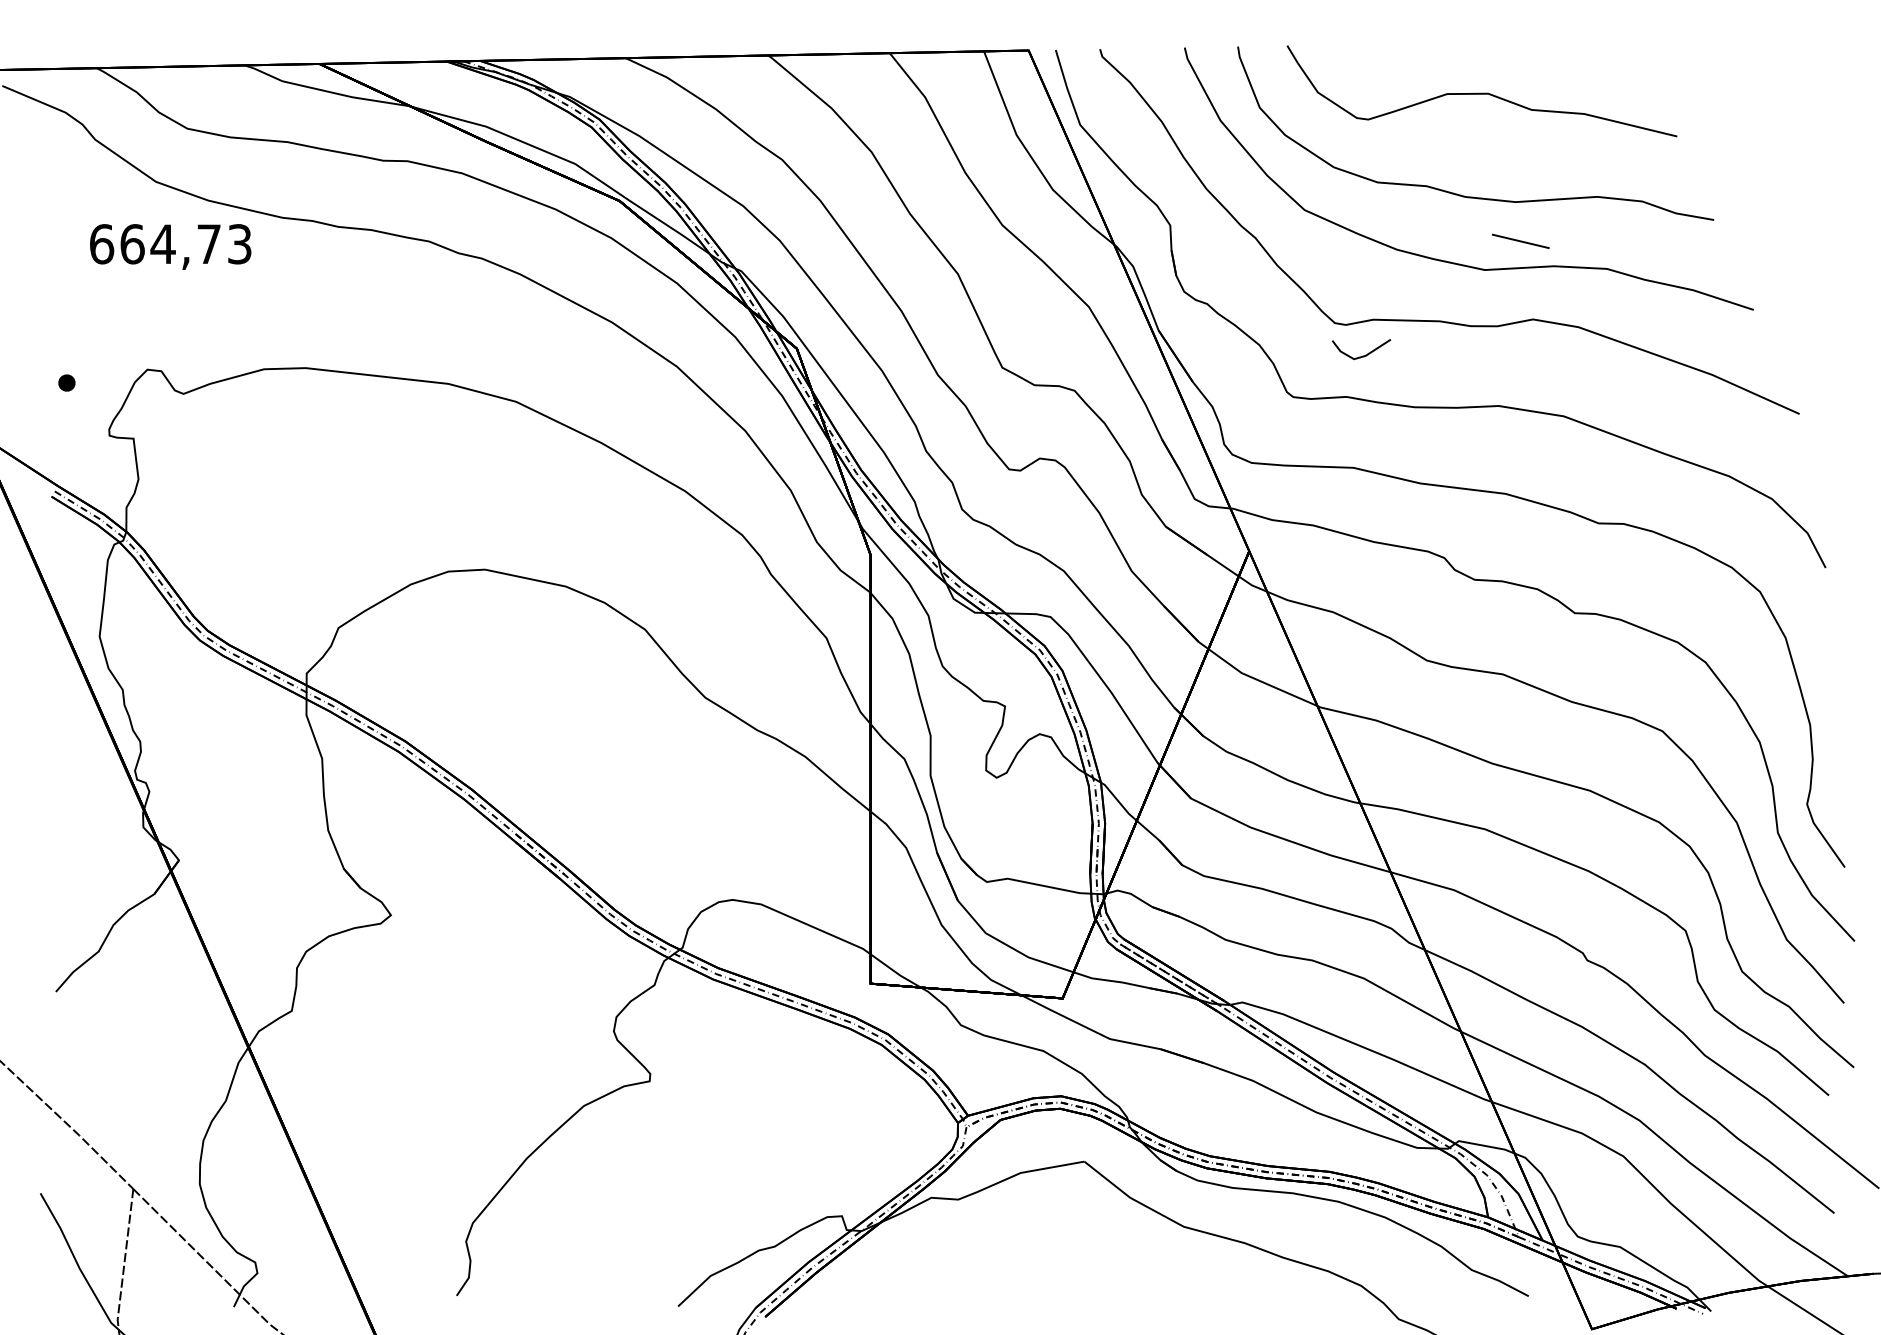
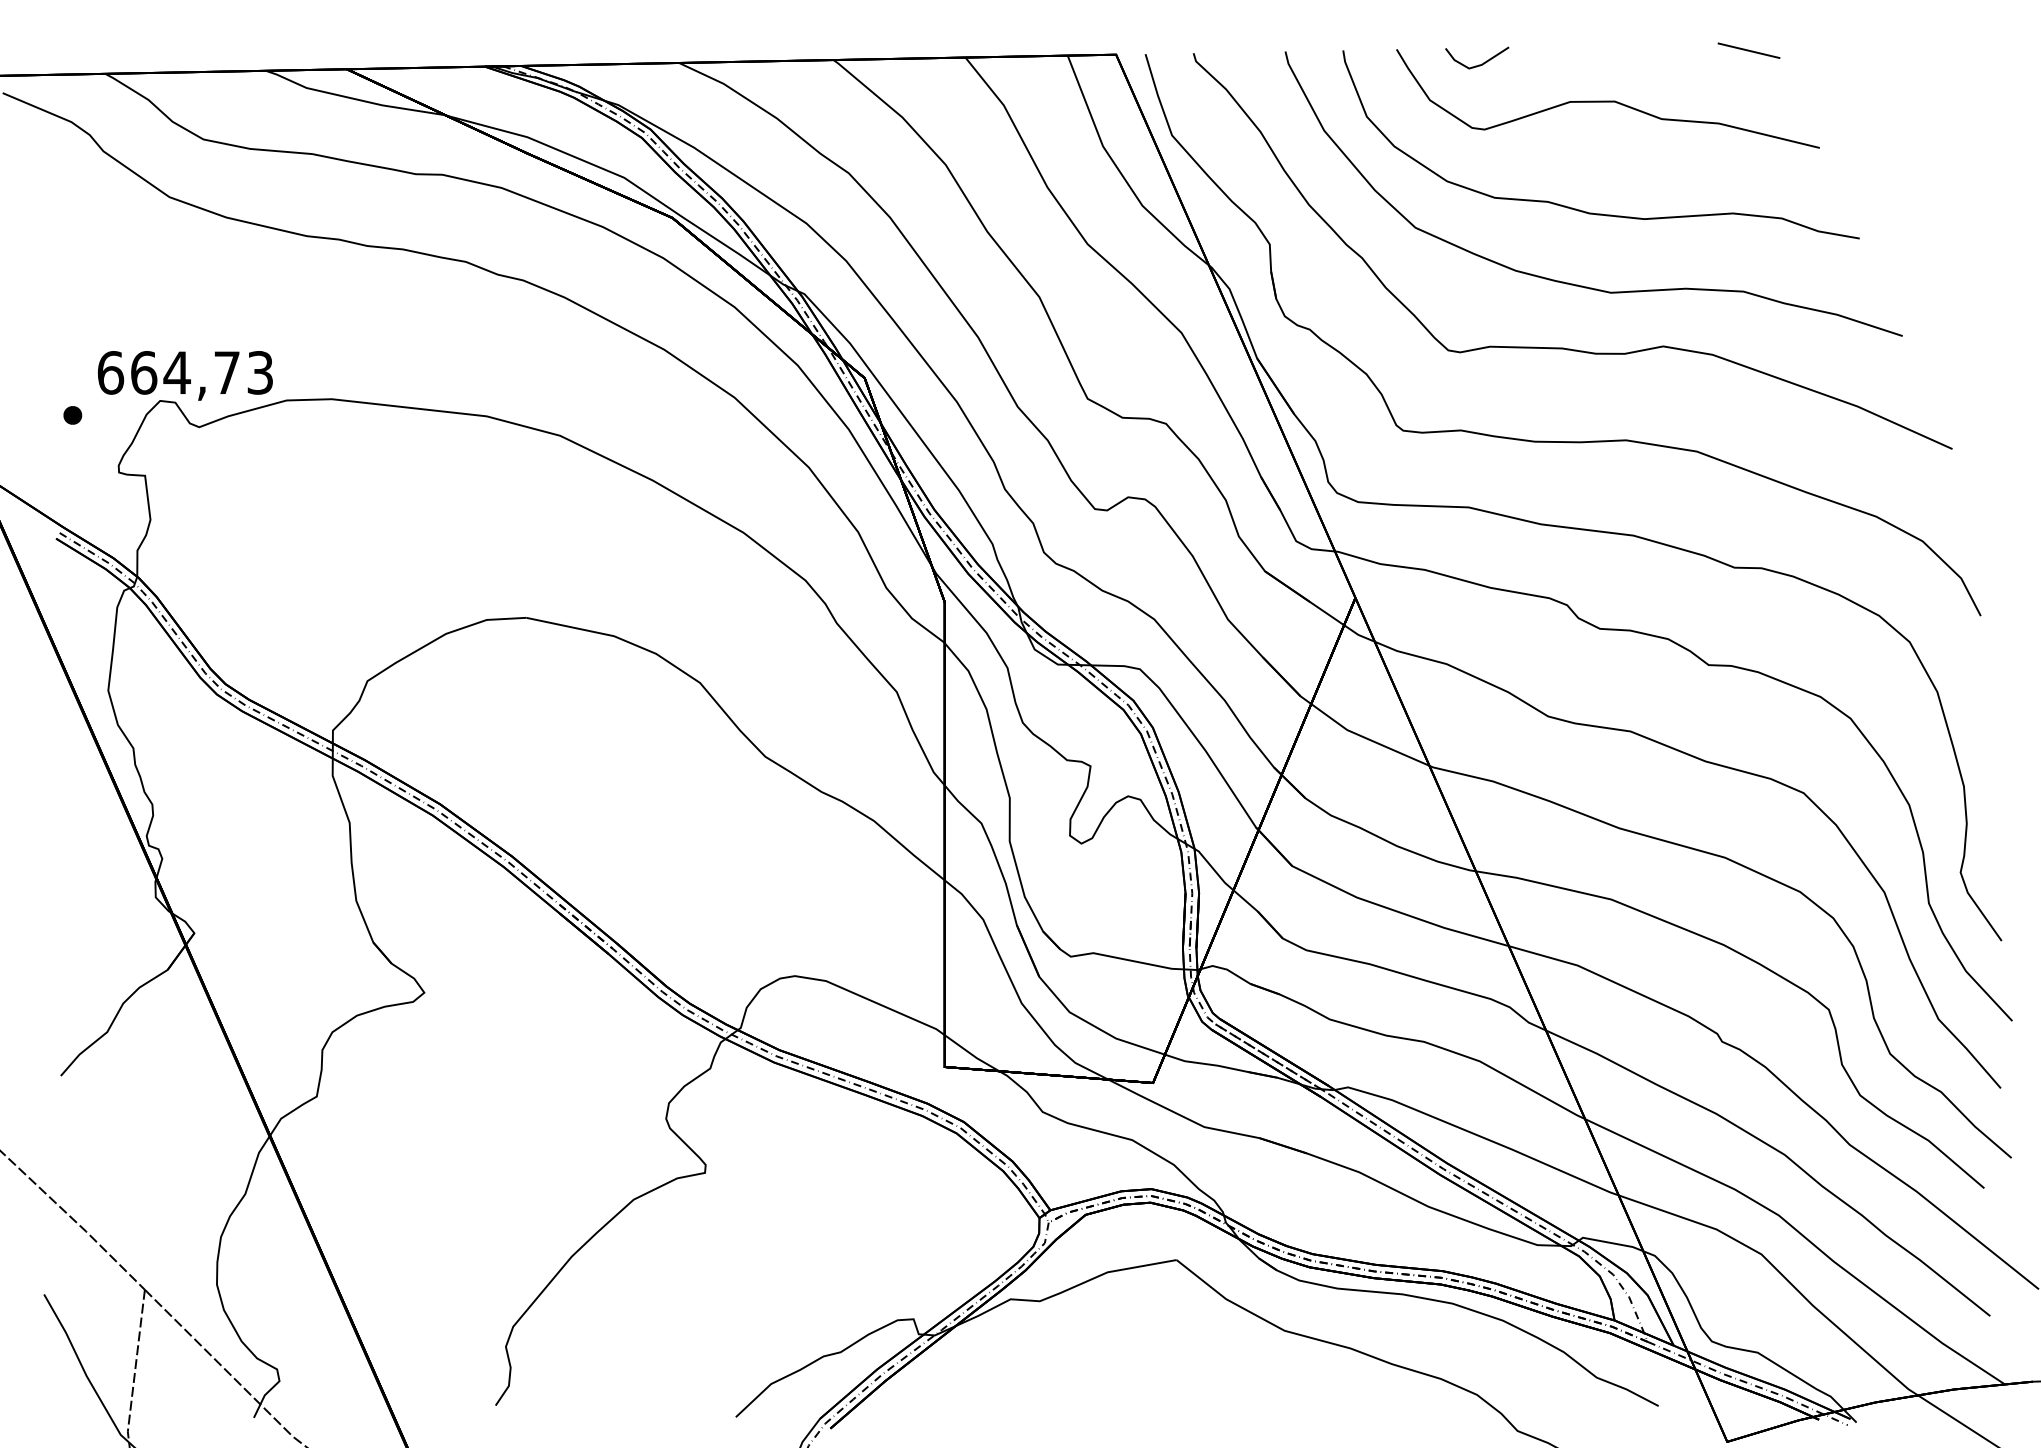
line: (1520, 241) -> (1748, 50), moved
text: (169, 246) -> (184, 375), moved
line: (1362, 355) -> (1478, 64), moved

